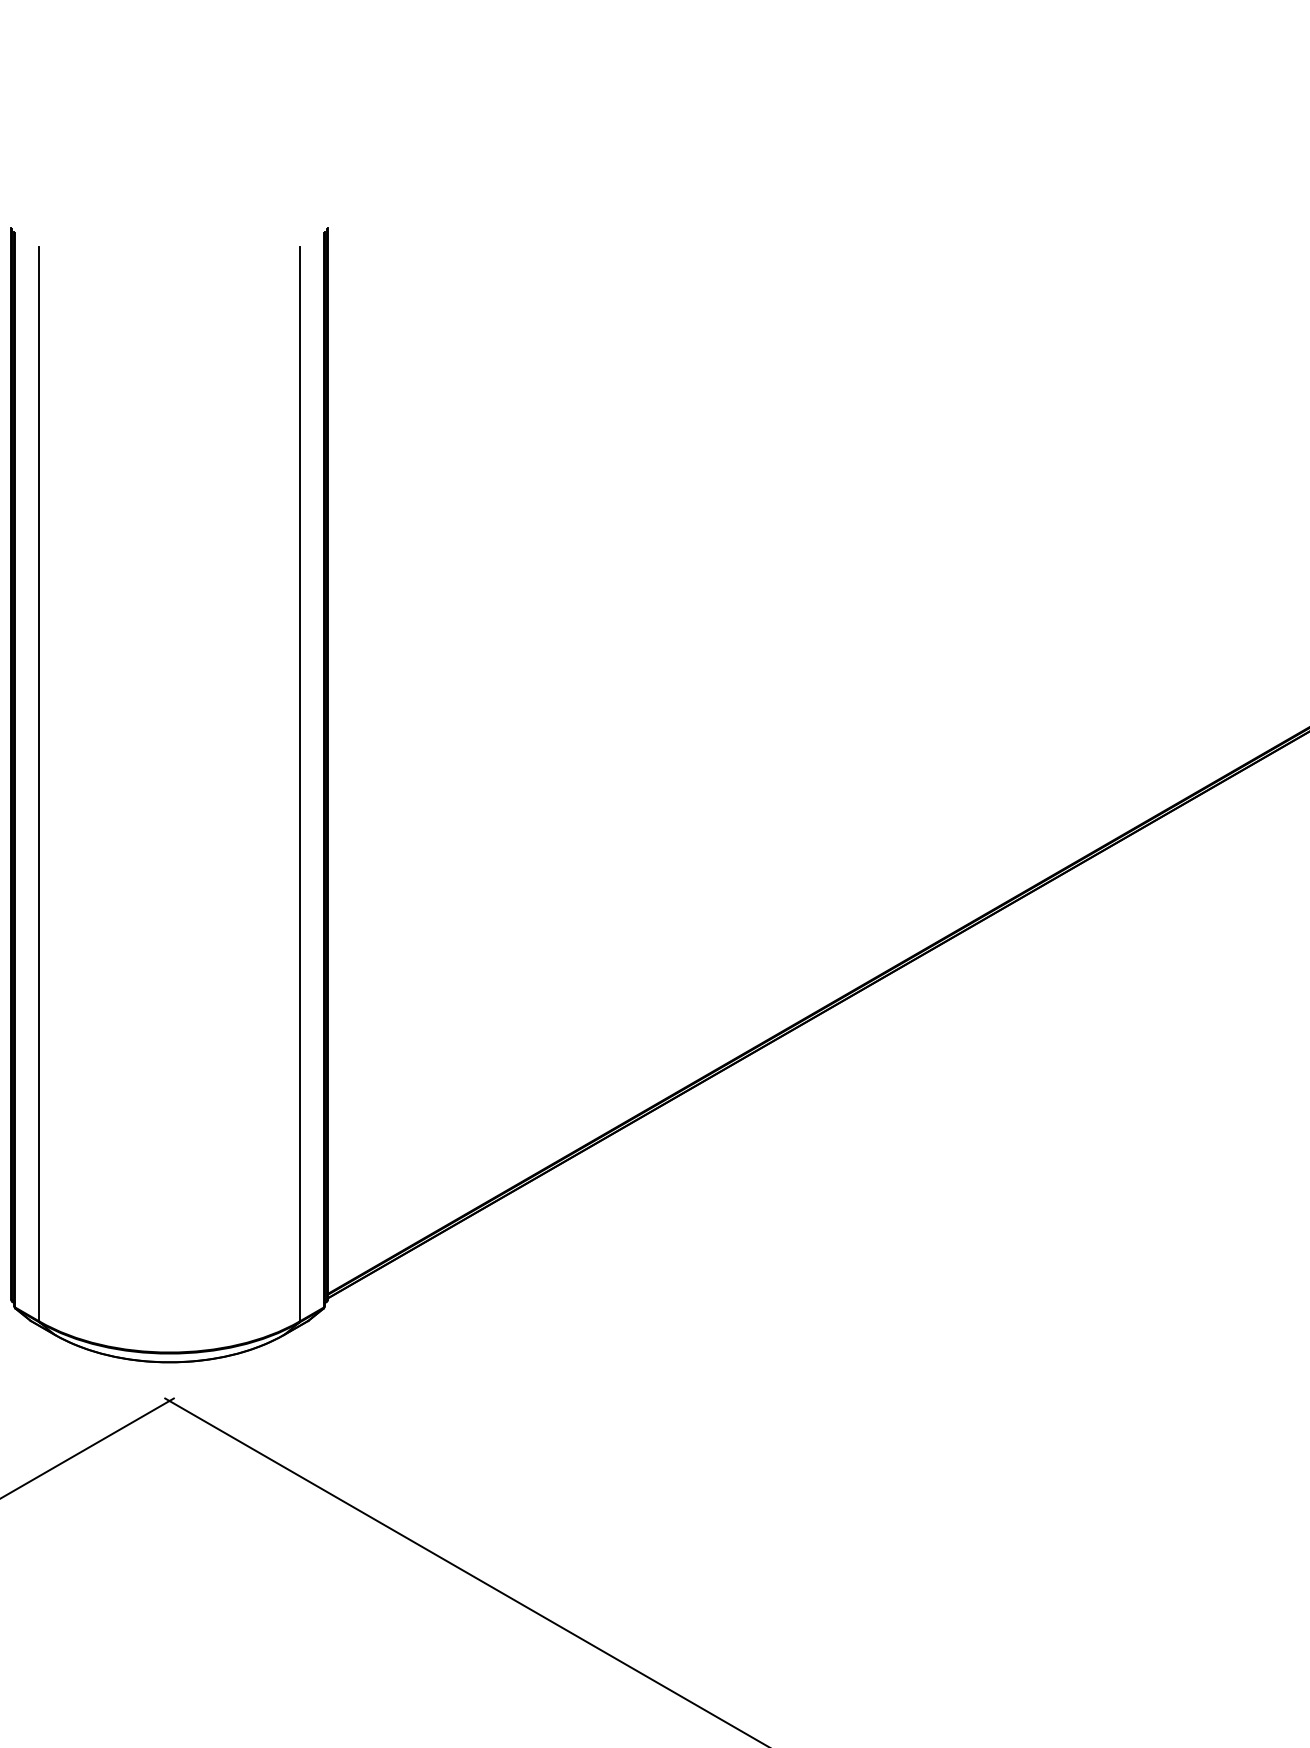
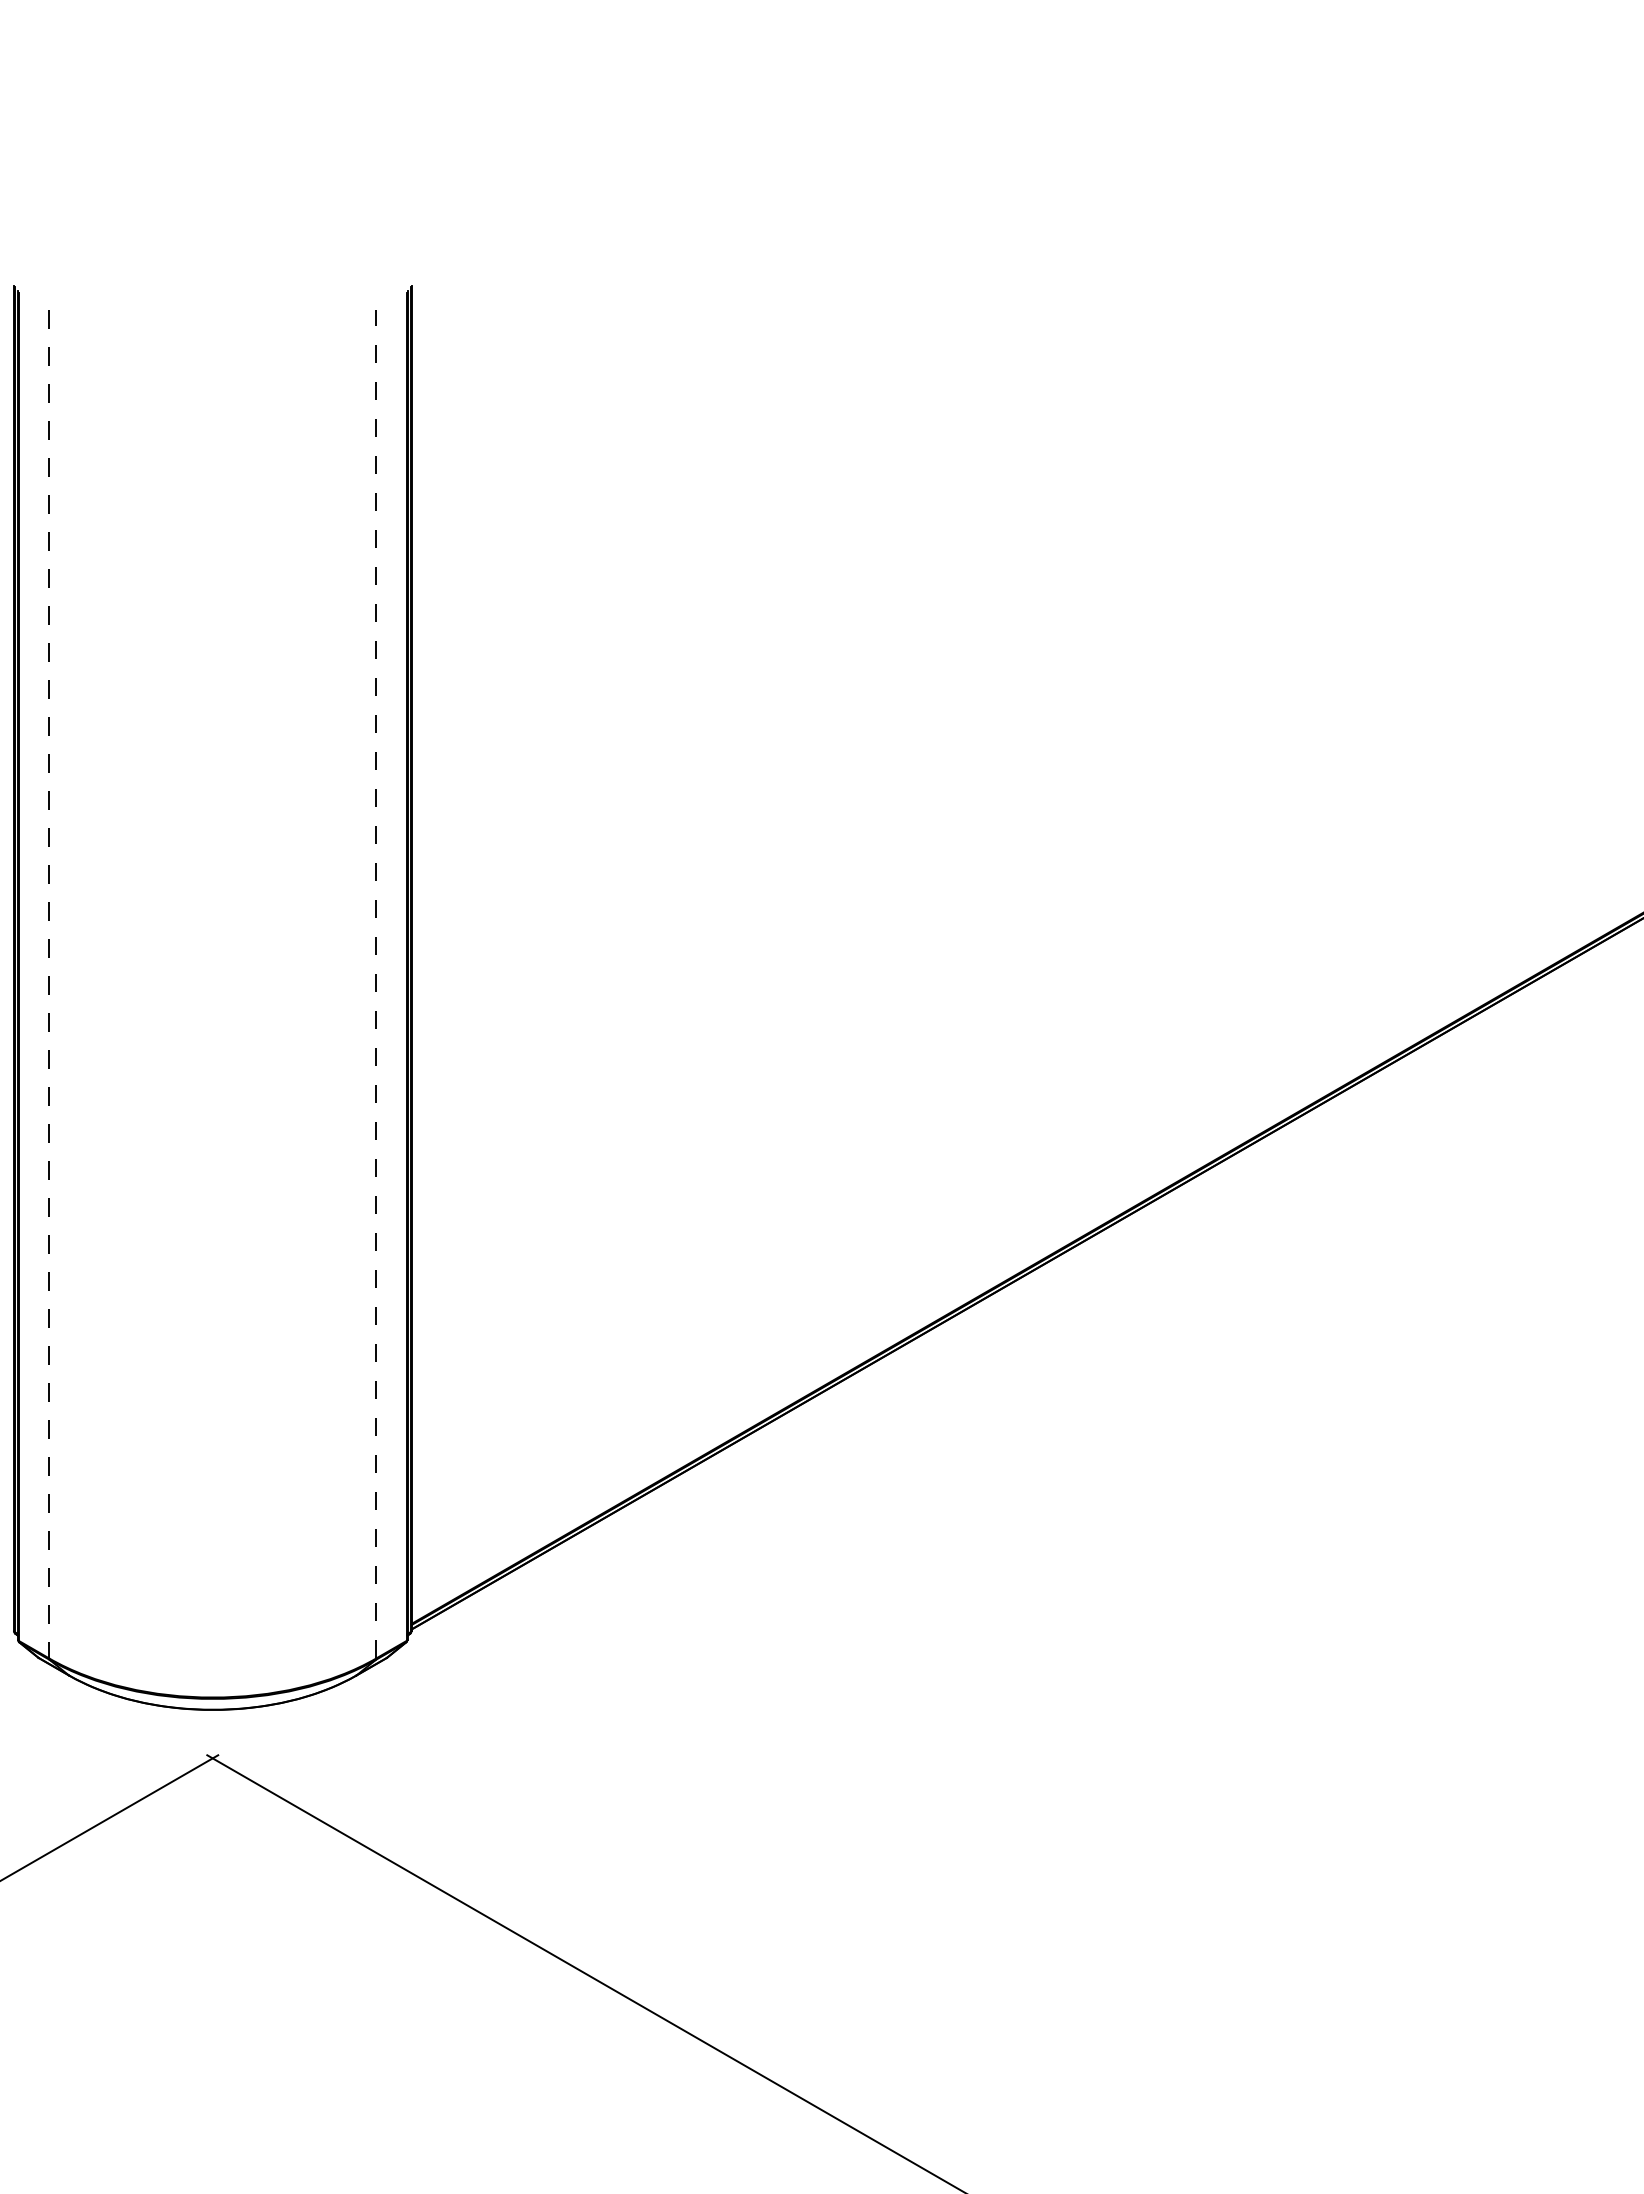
line: (300, 783) -> (376, 983), solid -> dashed
line: (39, 784) -> (49, 984), solid -> dashed

